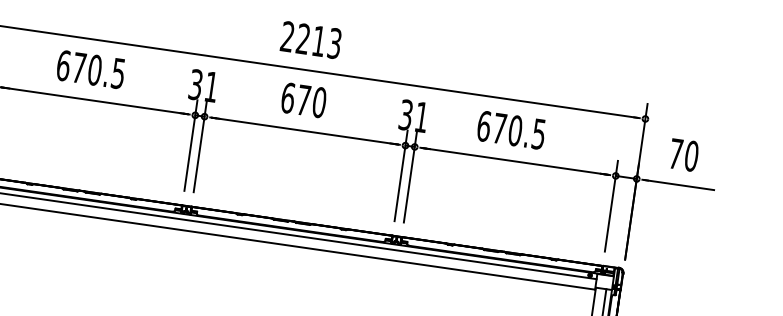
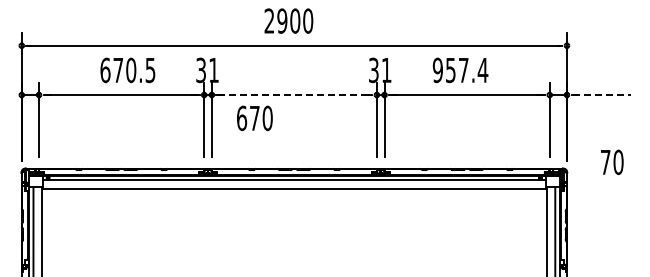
text: (319, 40) -> (295, 20), 2213 -> 2900
text: (90, 69) -> (127, 70), moved
text: (303, 100) -> (254, 118), moved
text: (511, 130) -> (460, 70), 670.5 -> 957.4
line: (305, 131) -> (294, 95), solid -> dashed
text: (684, 155) -> (612, 162), moved
line: (678, 185) -> (601, 95), solid -> dashed

